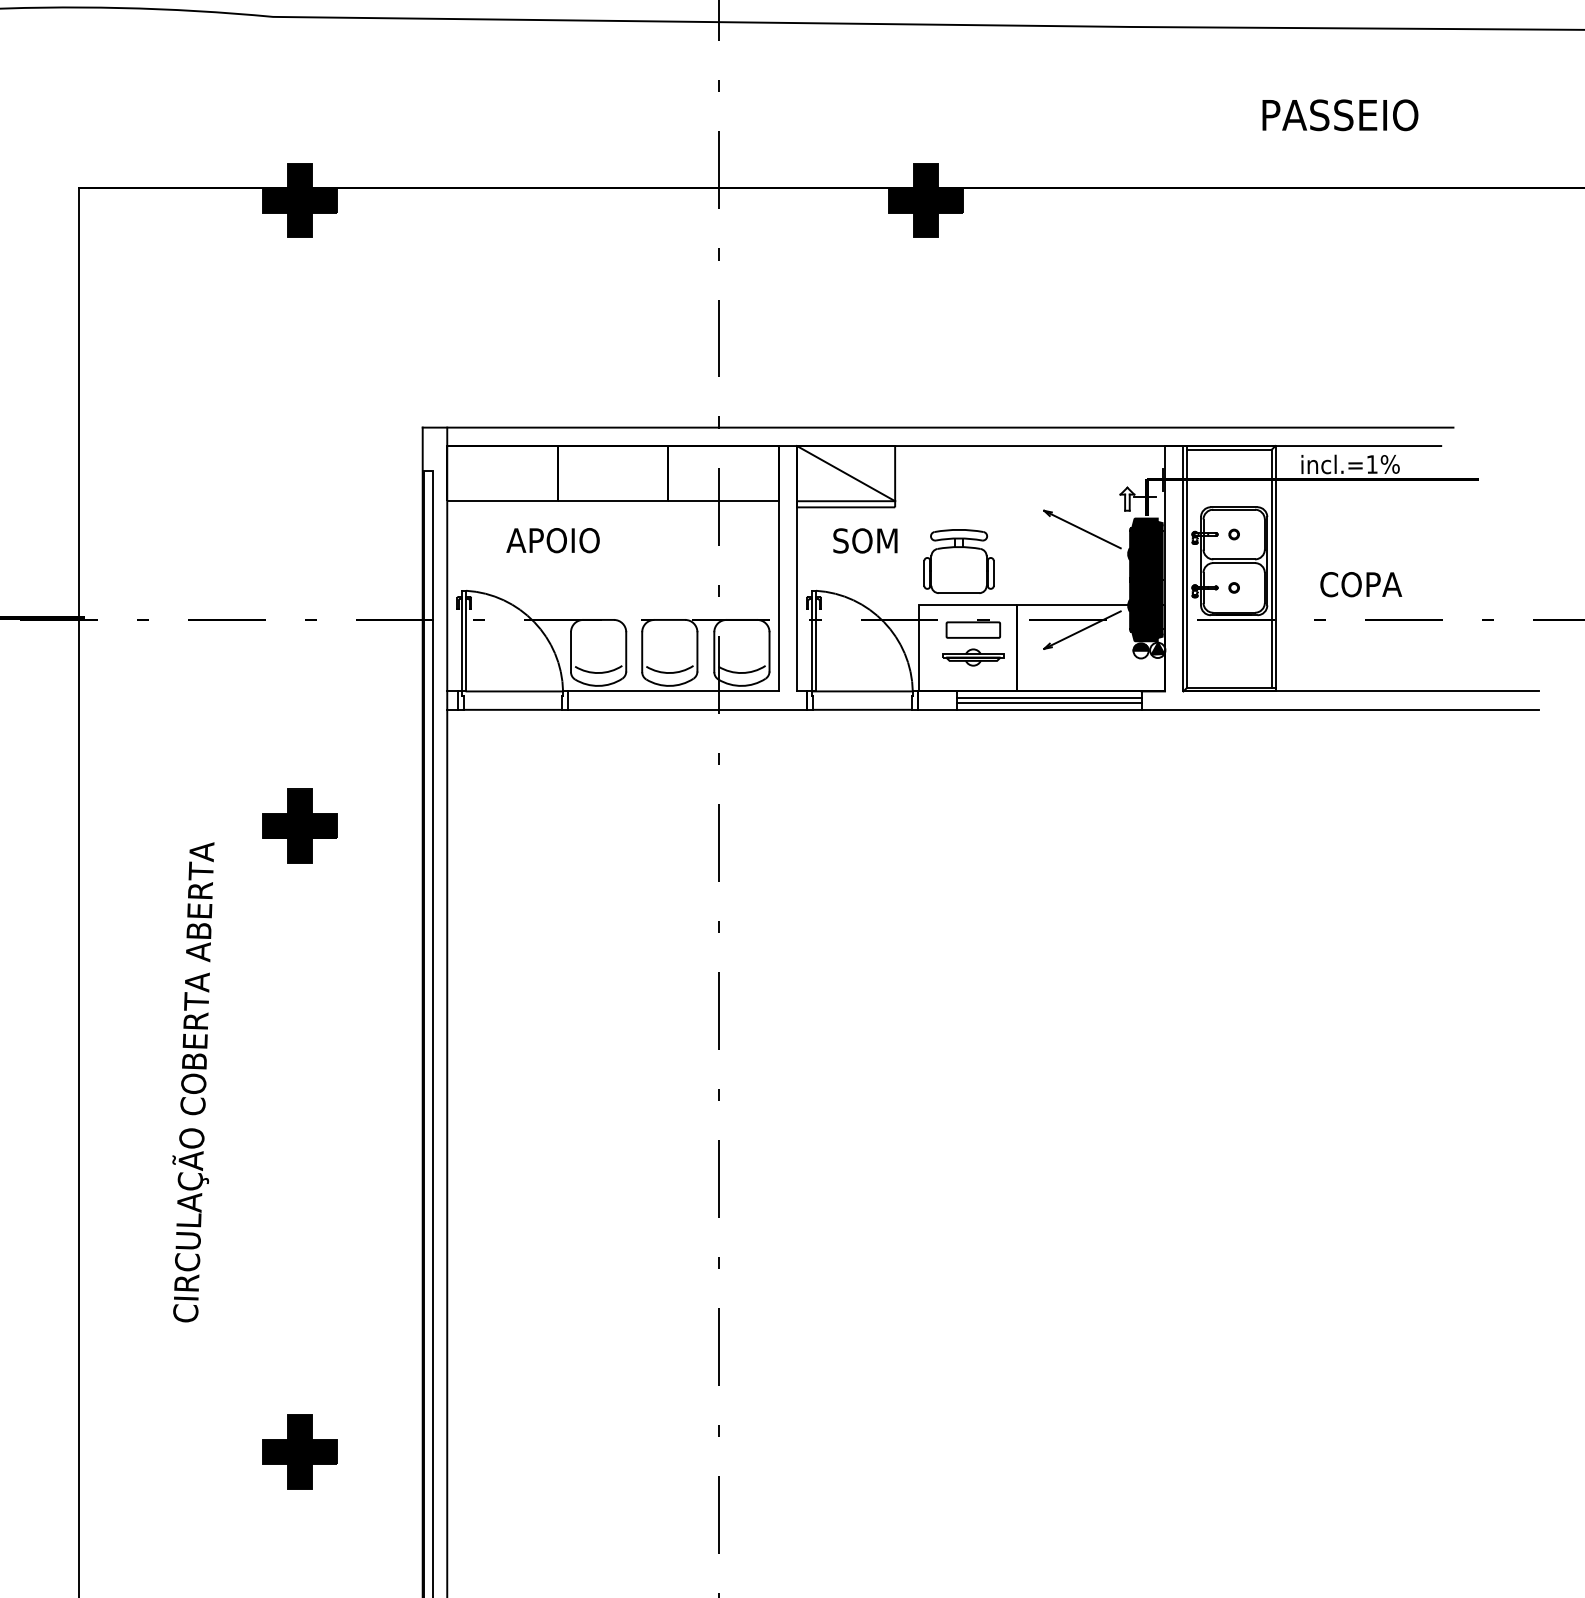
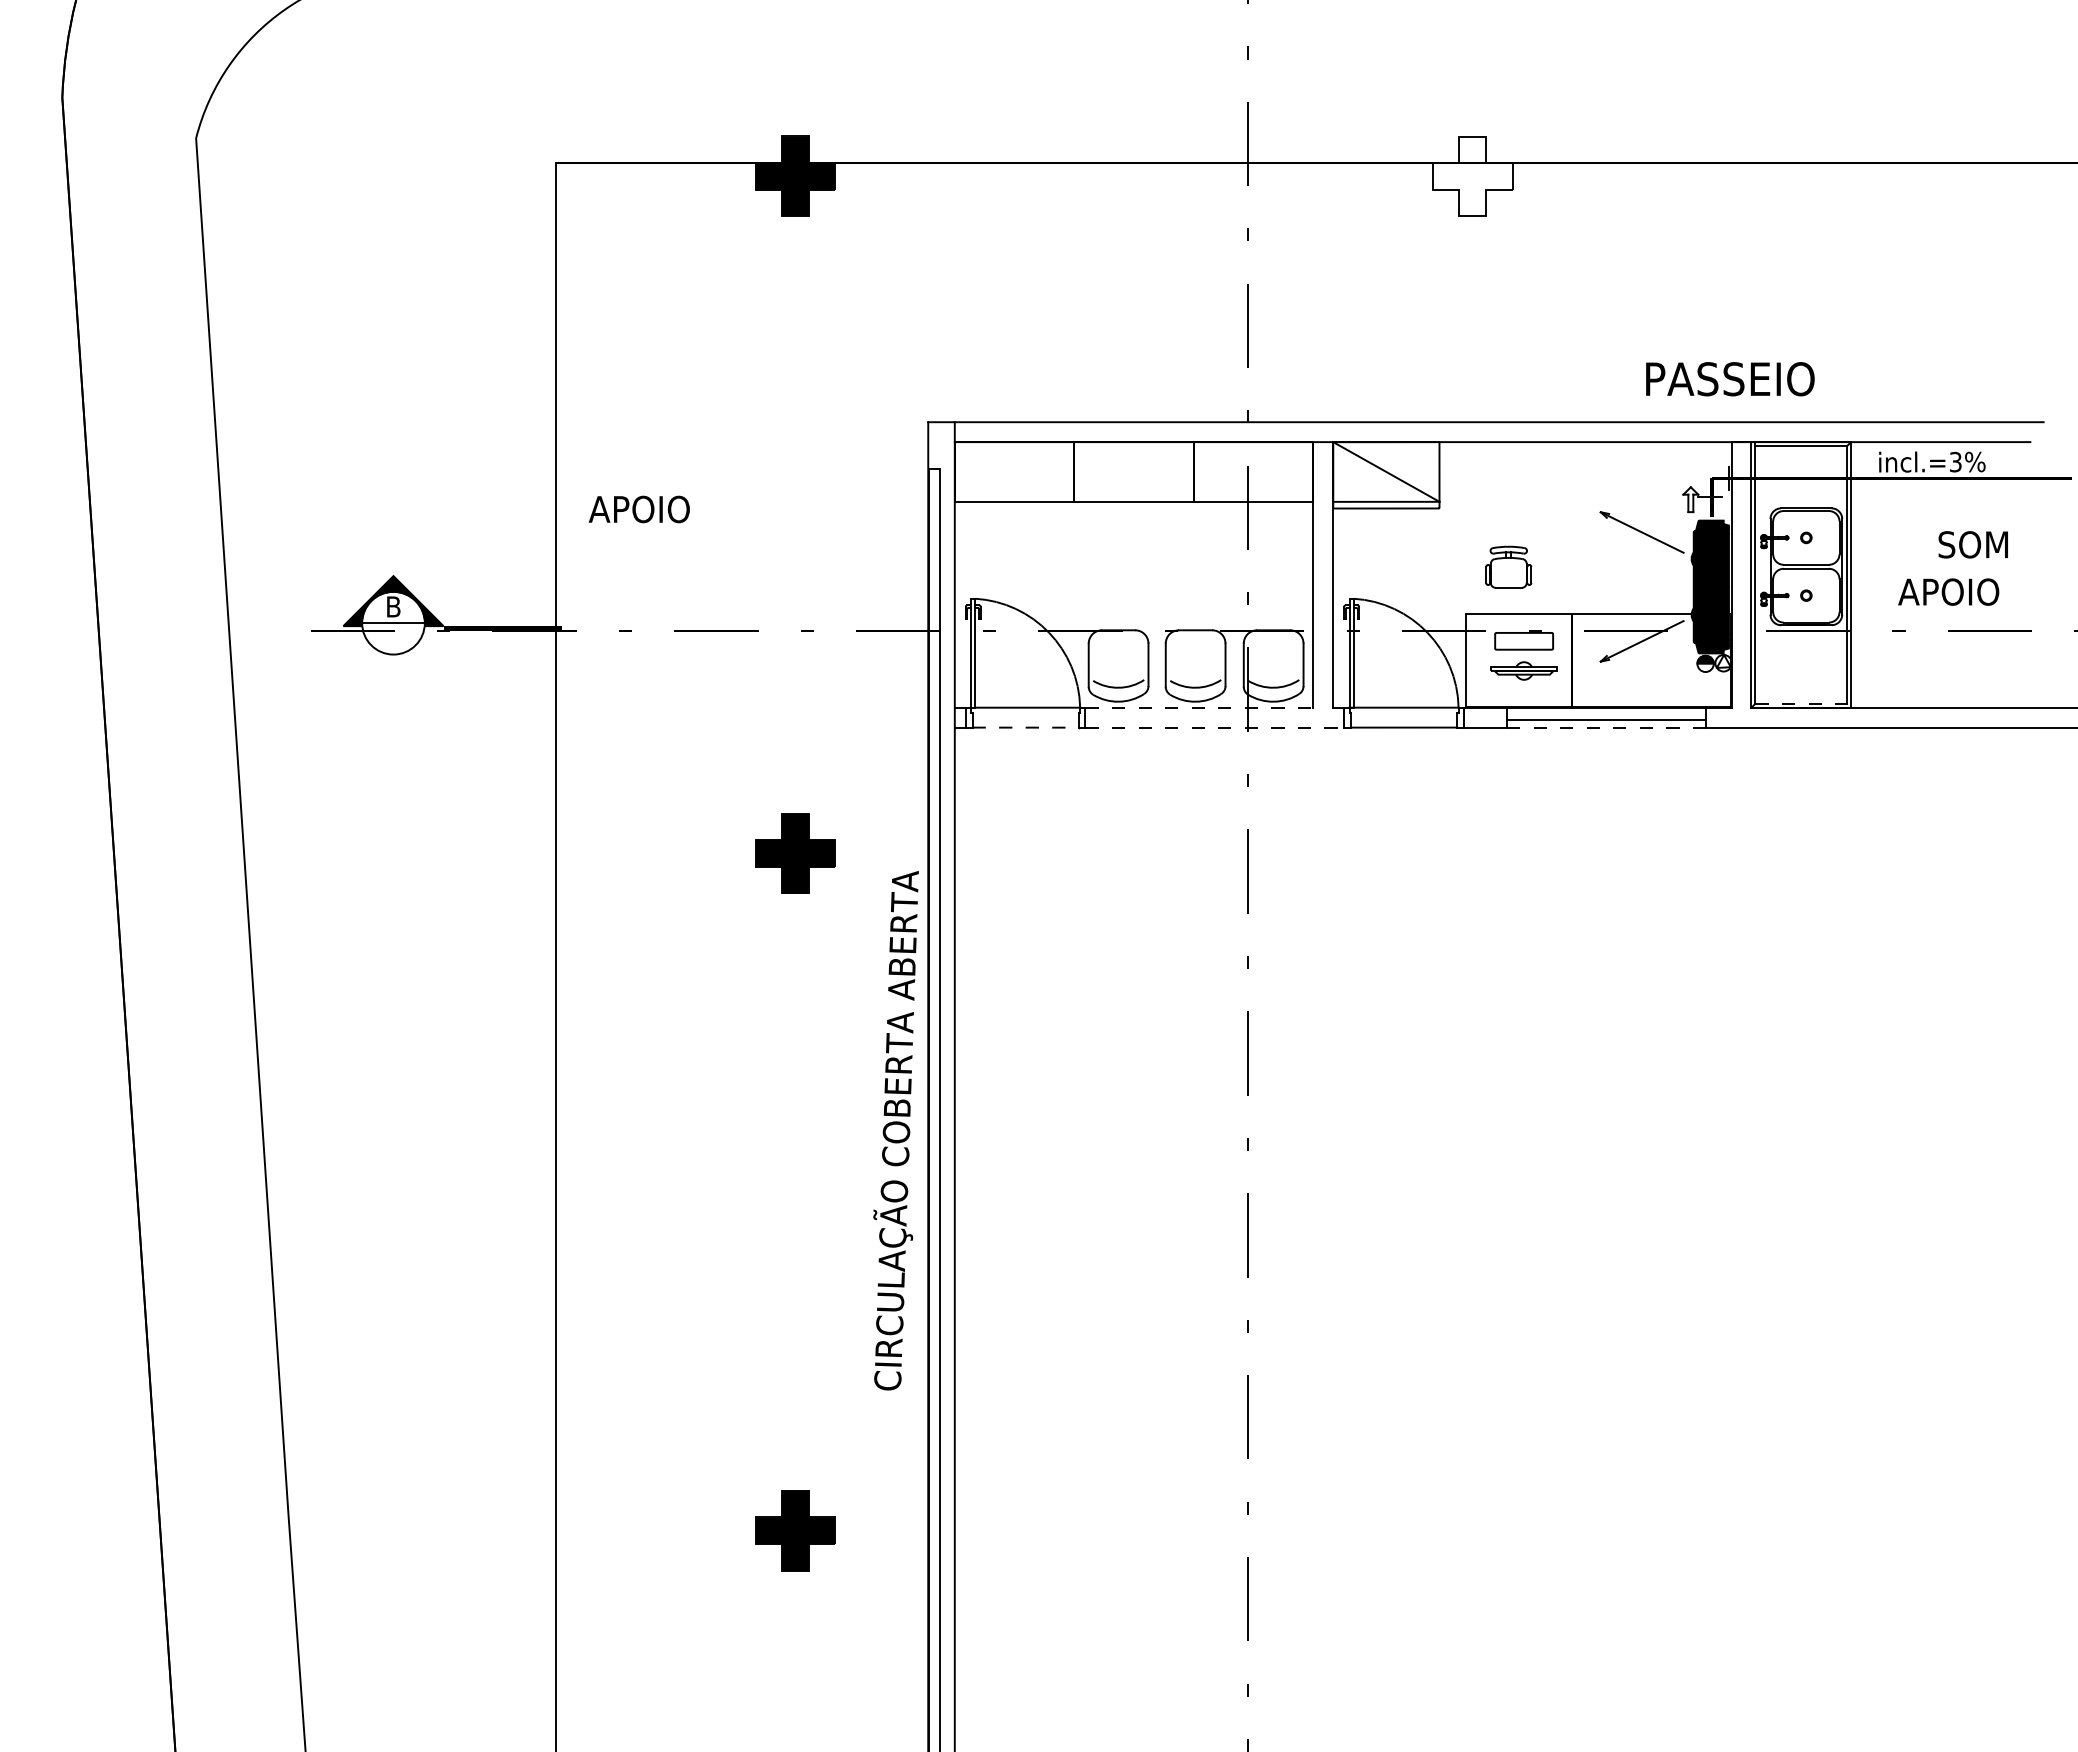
text: (1340, 115) -> (1730, 379), moved
fill: (925, 200) -> (1472, 176), removed
text: (1371, 463) -> (1955, 461), incl.=1%%% -> incl.=3%%%
text: (552, 540) -> (638, 509), moved
text: (864, 540) -> (1972, 544), moved
part: (958, 561) -> (1508, 567), size x0.6
text: (1365, 584) -> (1948, 591), COPA -> APOIO
fill: (1157, 647) -> (1723, 660), removed
line: (1231, 687) -> (1803, 703), solid -> dashed
line: (673, 691) -> (1199, 707), solid -> dashed
line: (1049, 698) -> (1606, 715), removed
line: (513, 709) -> (1026, 727), solid -> dashed
line: (688, 709) -> (1215, 727), solid -> dashed
line: (1049, 709) -> (1606, 727), solid -> dashed
text: (192, 1082) -> (895, 1130), moved

